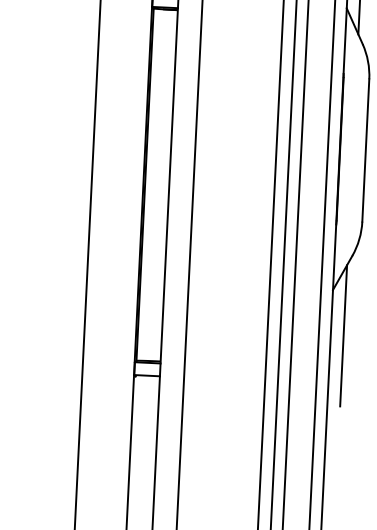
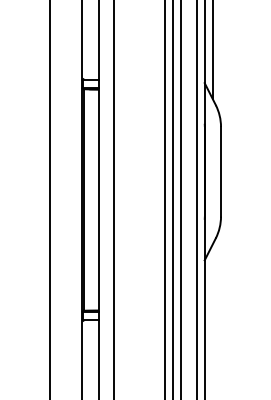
line: (343, 335) -> (212, 288), removed

